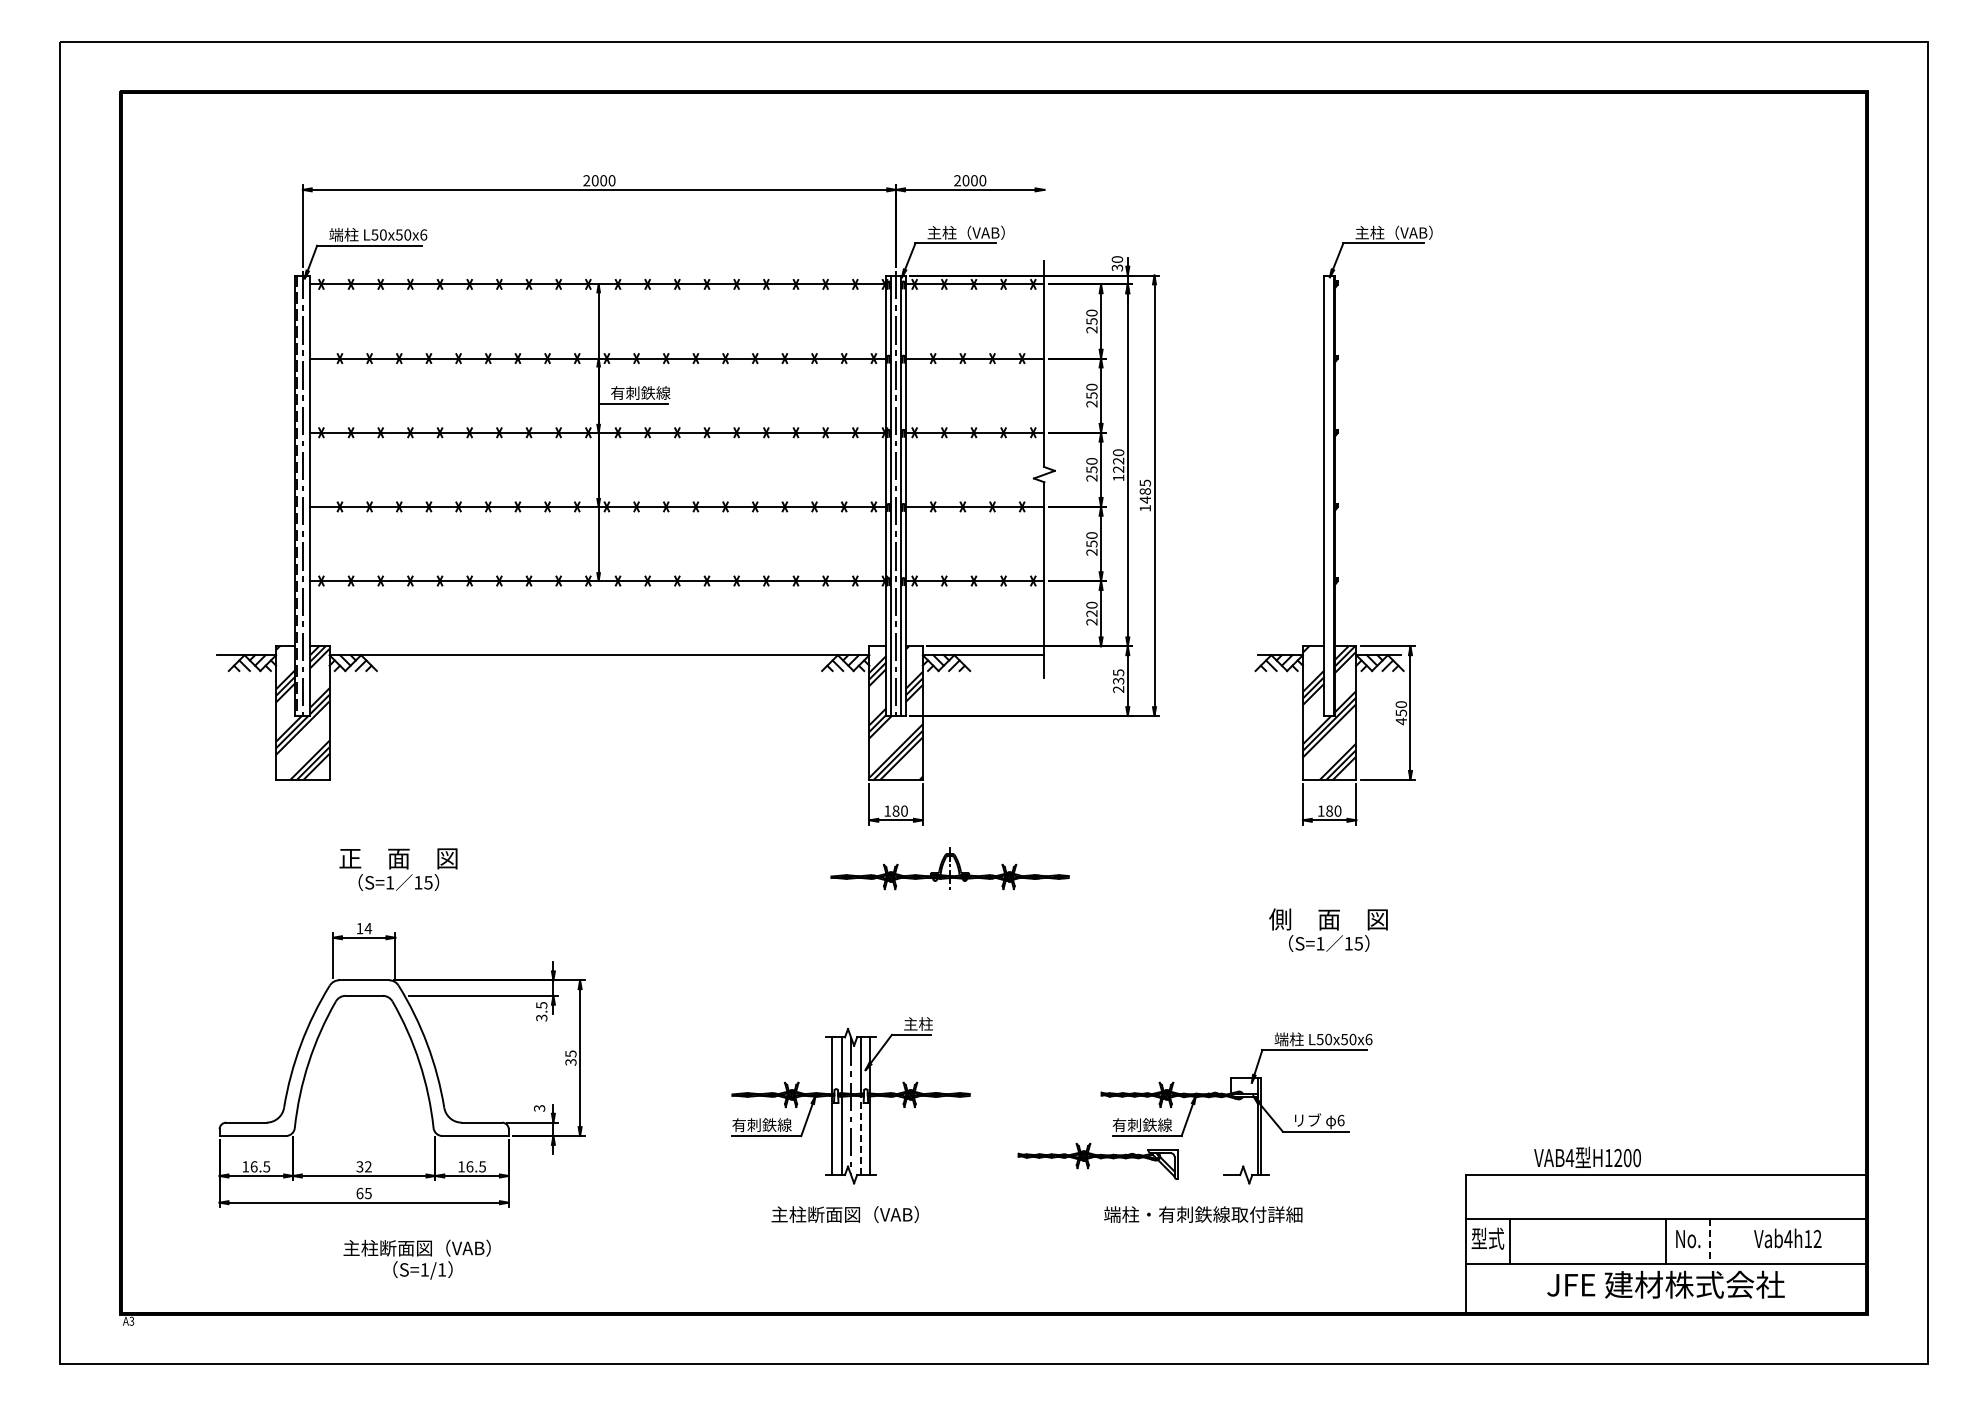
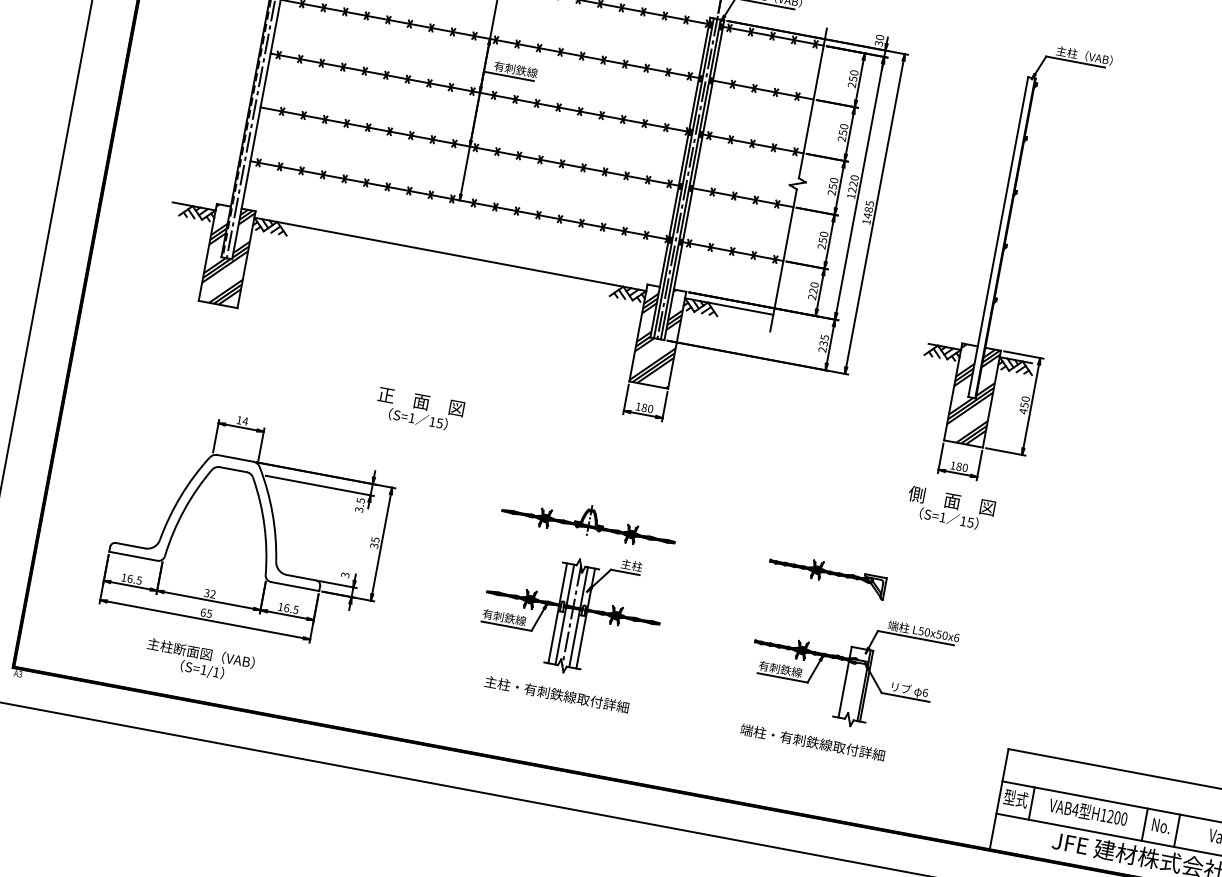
part: (949, 868) -> (589, 520), moved
text: (398, 869) -> (419, 409), moved
text: (1328, 929) -> (950, 508), moved
line: (860, 1135) -> (574, 638), dashed -> solid
line: (1231, 1136) -> (843, 689), added
text: (1587, 1156) -> (1088, 811), moved
part: (1097, 1161) -> (826, 575), moved
text: (850, 1214) -> (556, 694), 主柱断面図（VAB） -> 主柱・有刺鉄線取付詳細
line: (1710, 1241) -> (1177, 830), dashed -> solid
text: (416, 1259) -> (199, 661), moved

